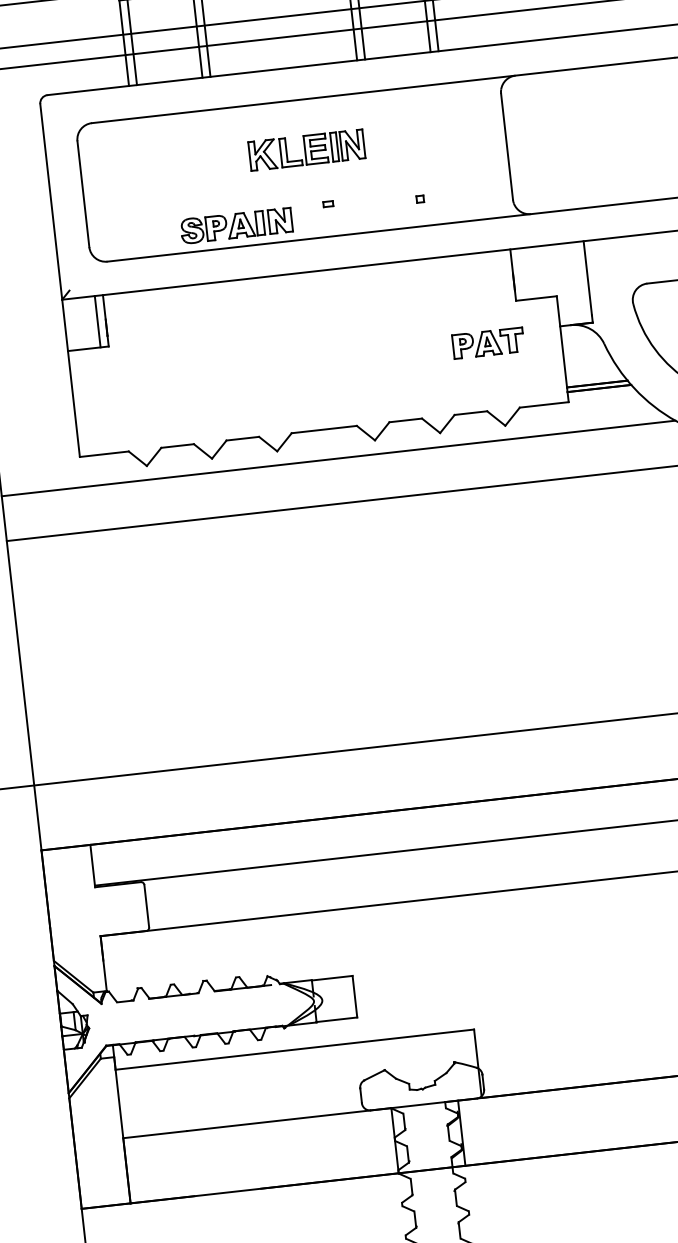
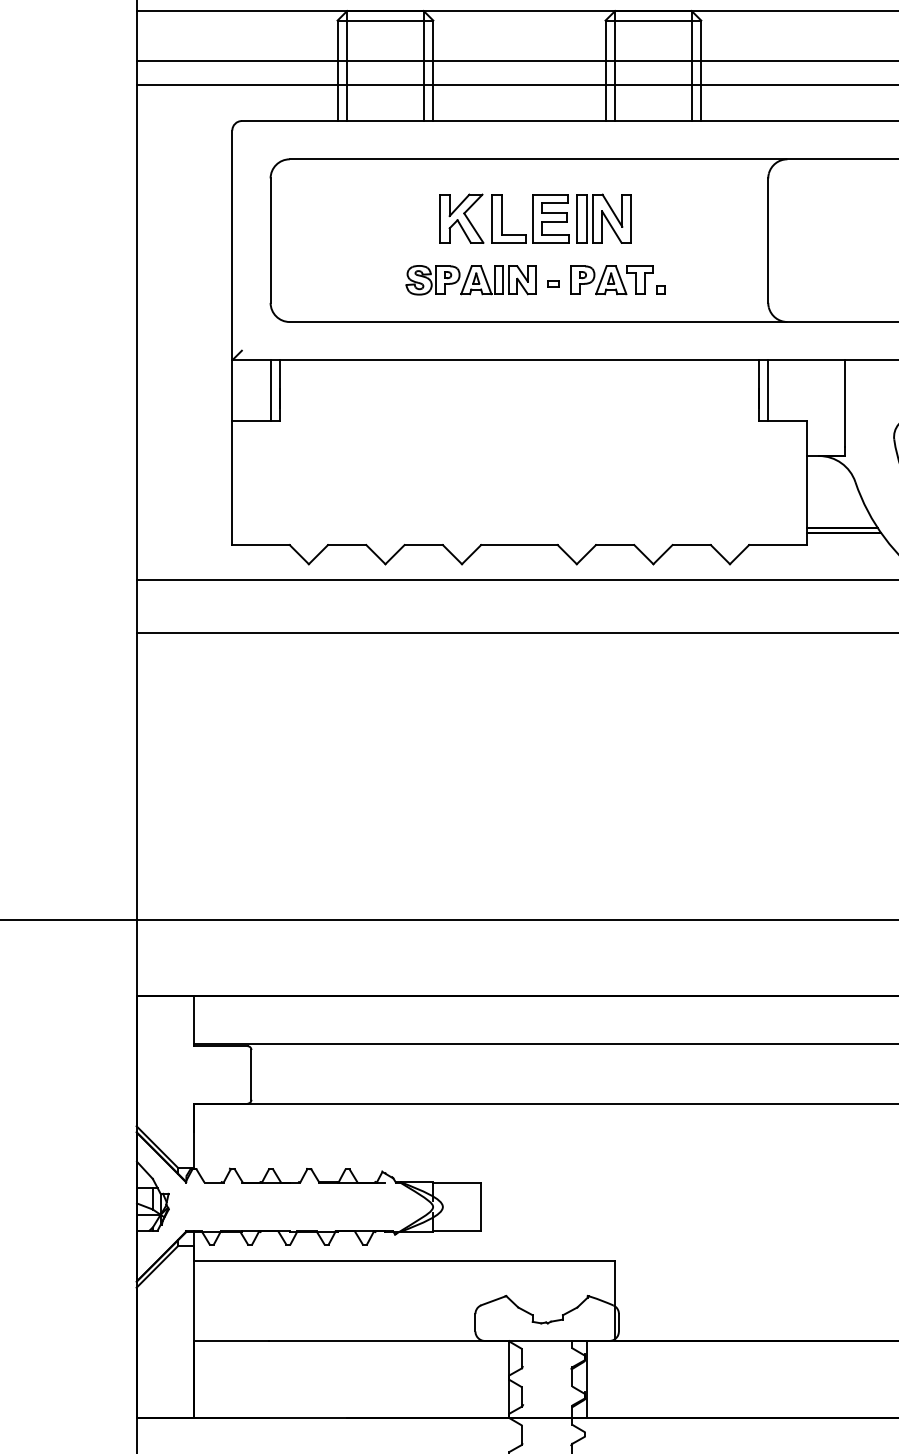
part: (306, 150) -> (535, 218), size x1.43
part: (236, 226) -> (470, 280), moved
line: (521, 274) -> (768, 390), added
part: (487, 343) -> (611, 280), moved

